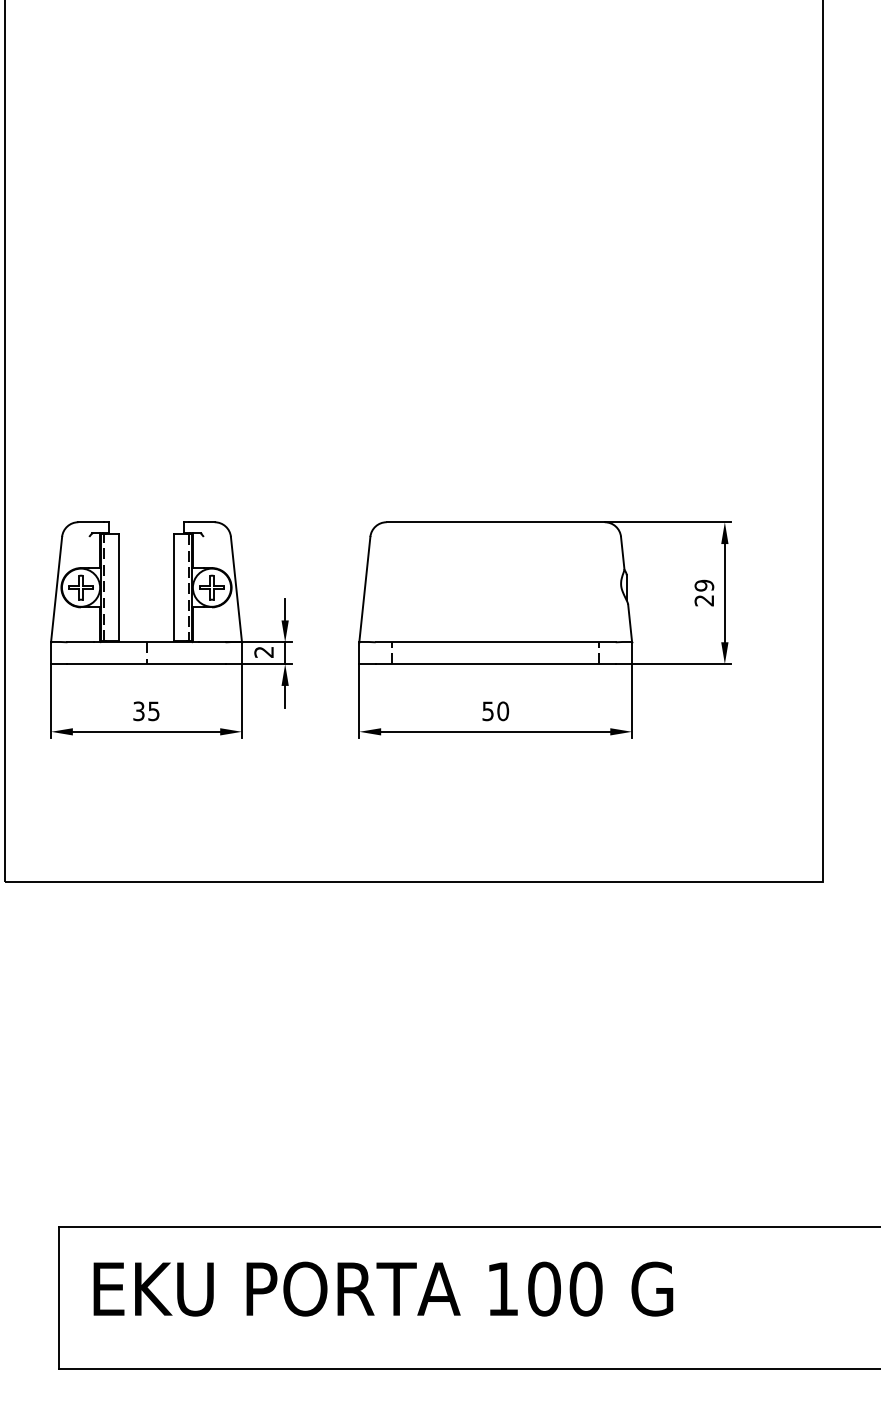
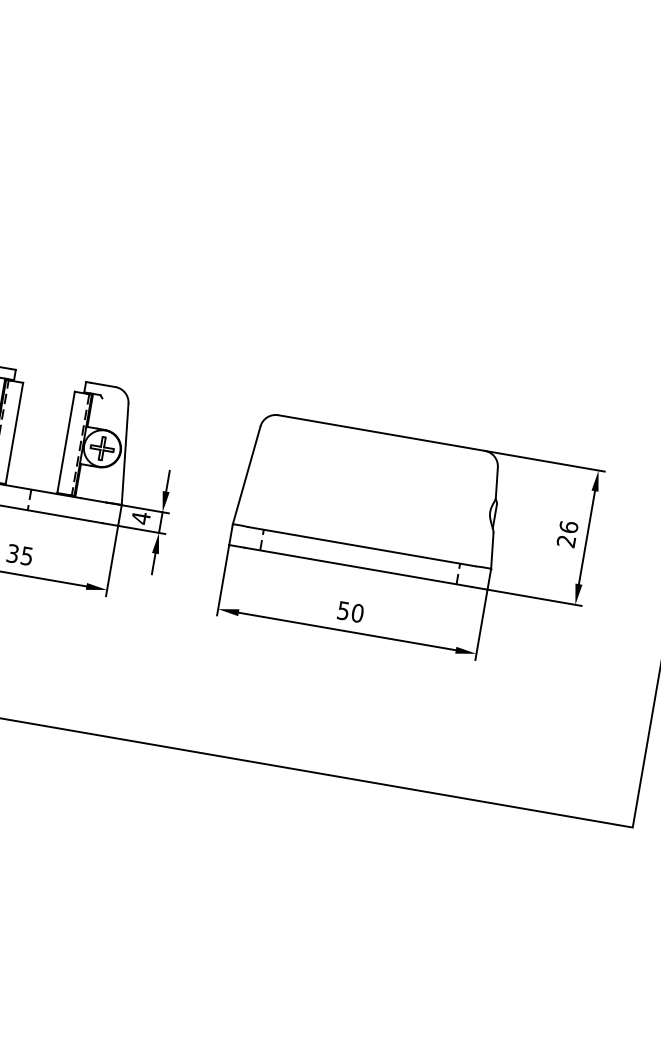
text: (704, 585) -> (568, 527), 29 -> 26
text: (263, 652) -> (140, 518), 2 -> 4

